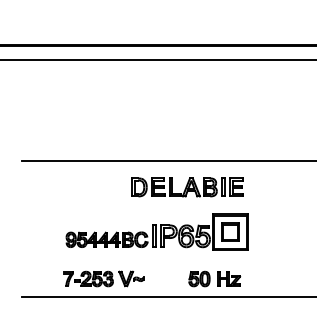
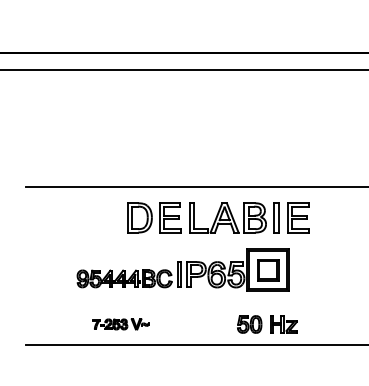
part: (187, 187) -> (218, 218), size x1.4
part: (103, 278) -> (120, 323), size x0.6
part: (214, 278) -> (267, 323), moved

